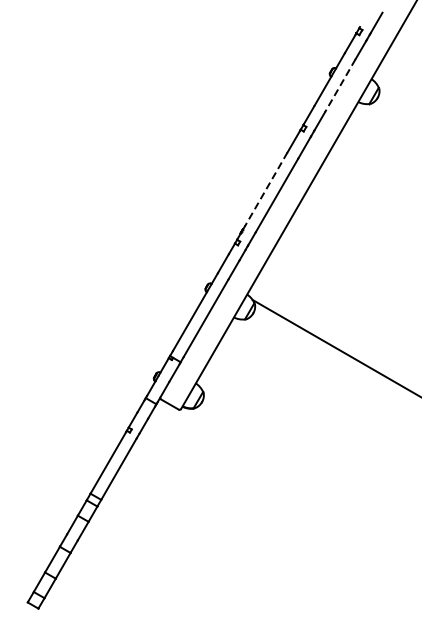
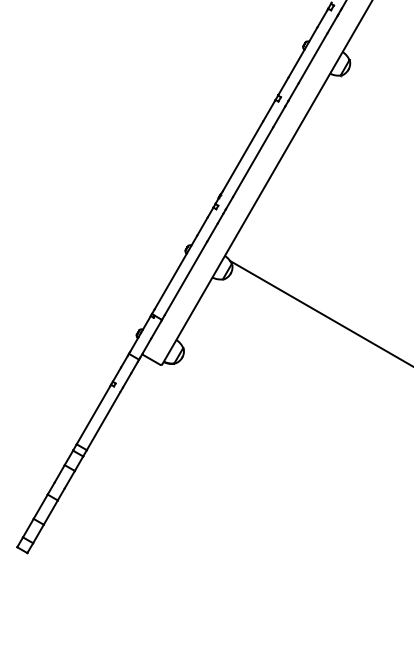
line: (340, 86) -> (313, 58), dashed -> solid
line: (265, 189) -> (242, 156), dashed -> solid

